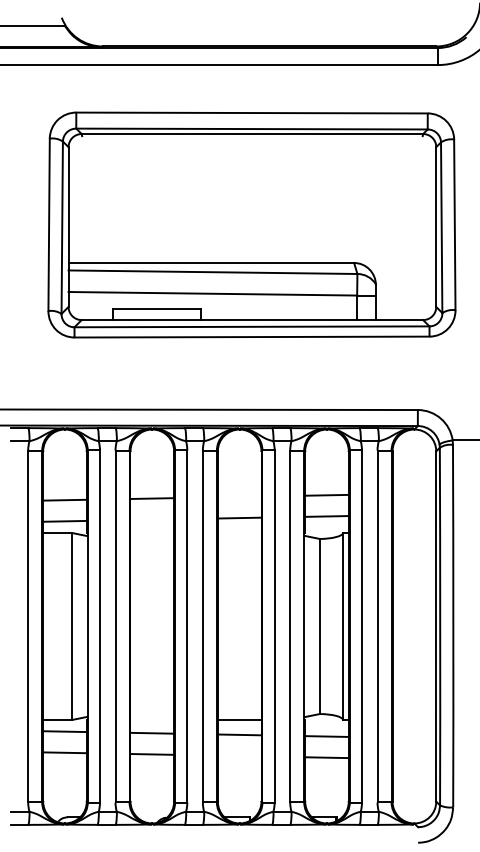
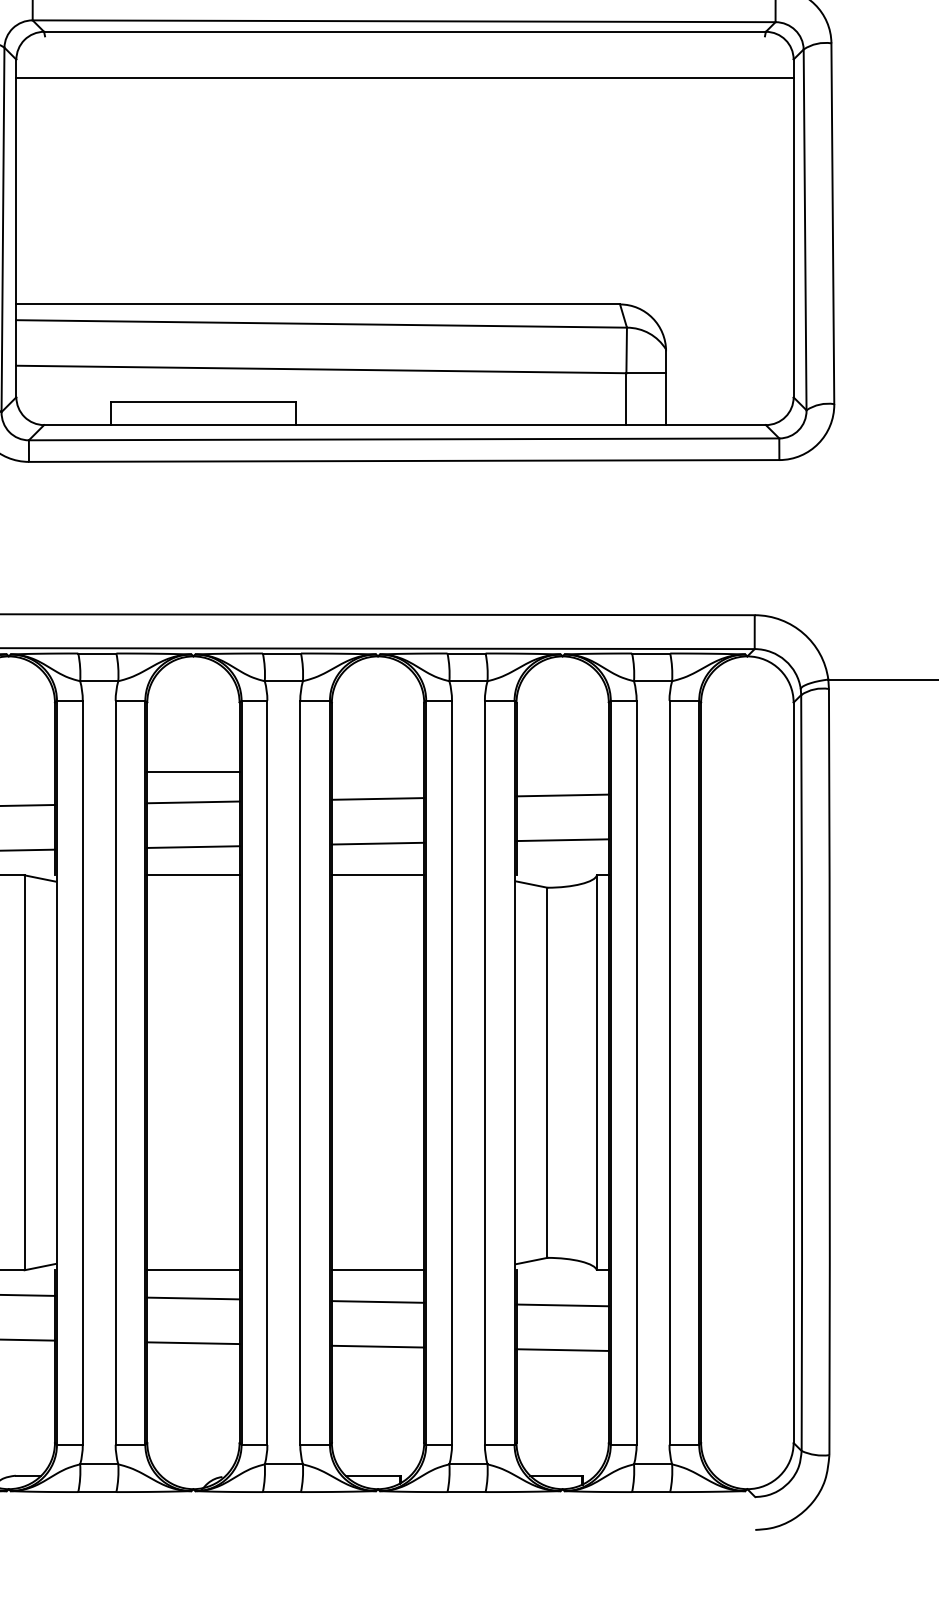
line: (252, 155) -> (405, 77), added
line: (152, 484) -> (193, 772), added
line: (239, 496) -> (377, 797), added
line: (152, 519) -> (193, 846), added
line: (152, 533) -> (193, 876), added
line: (239, 533) -> (377, 876), added
line: (152, 719) -> (193, 1269), added
line: (239, 755) -> (377, 1345), added

